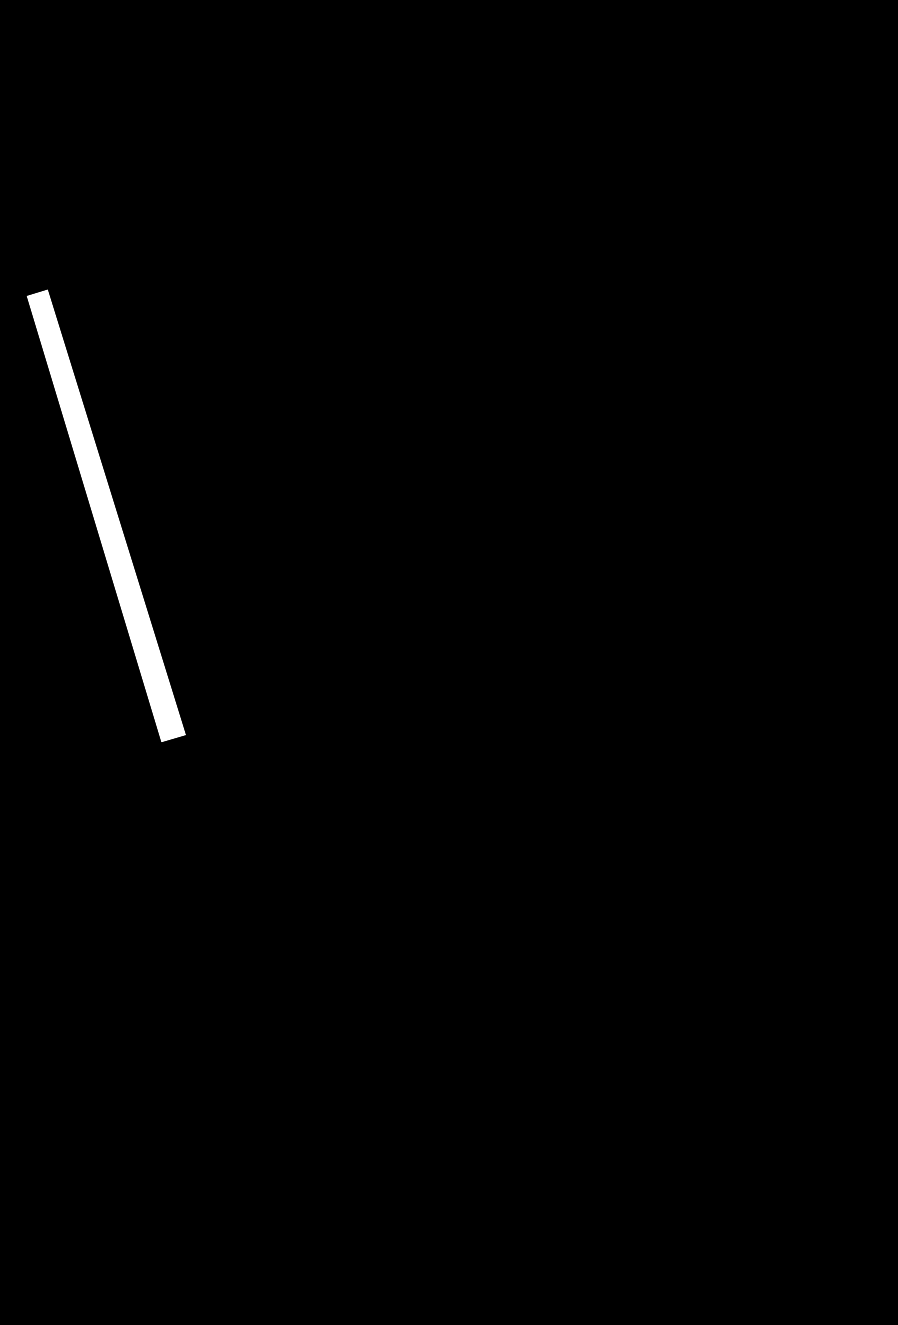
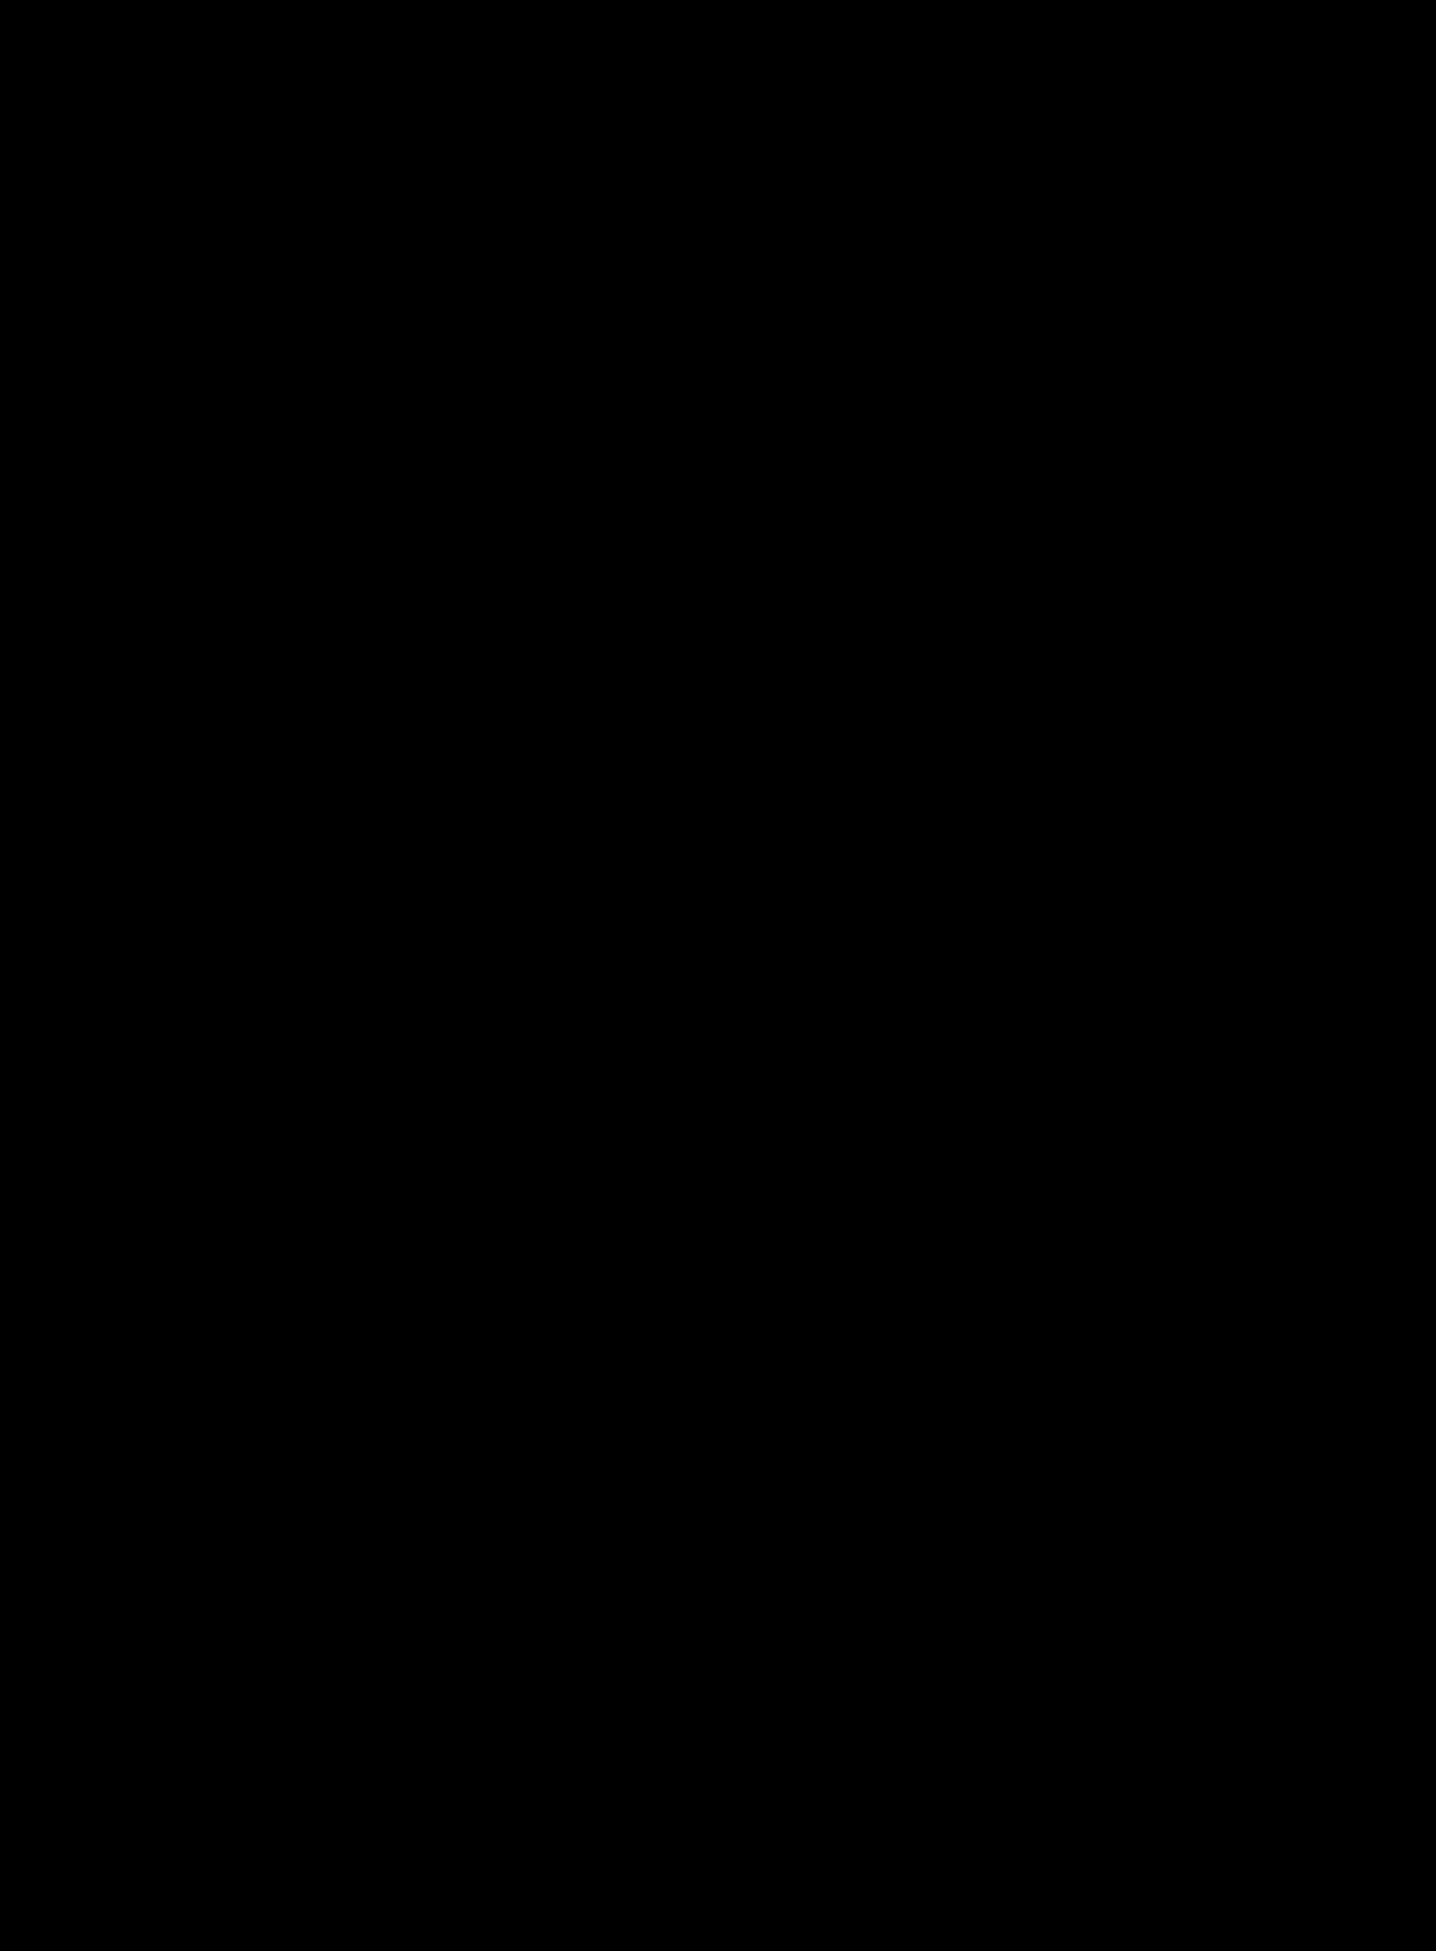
fill: (106, 515) -> (288, 630), added

